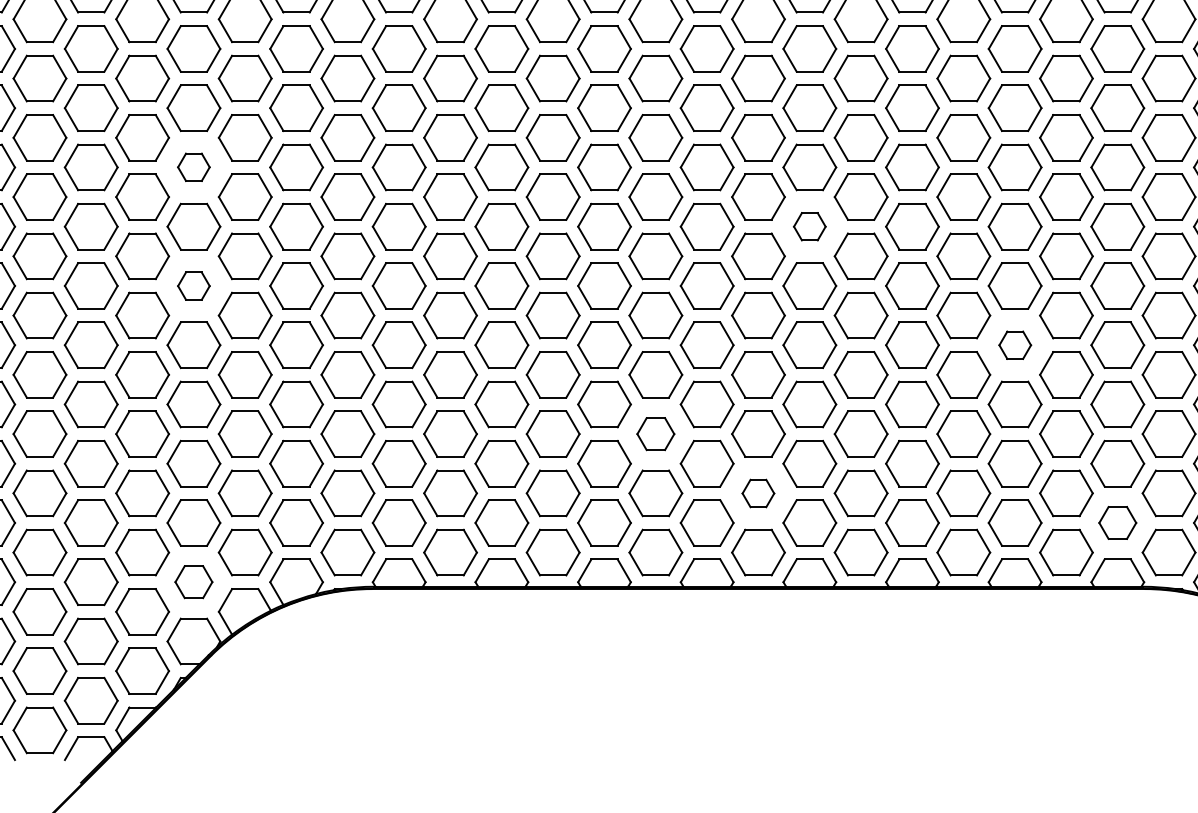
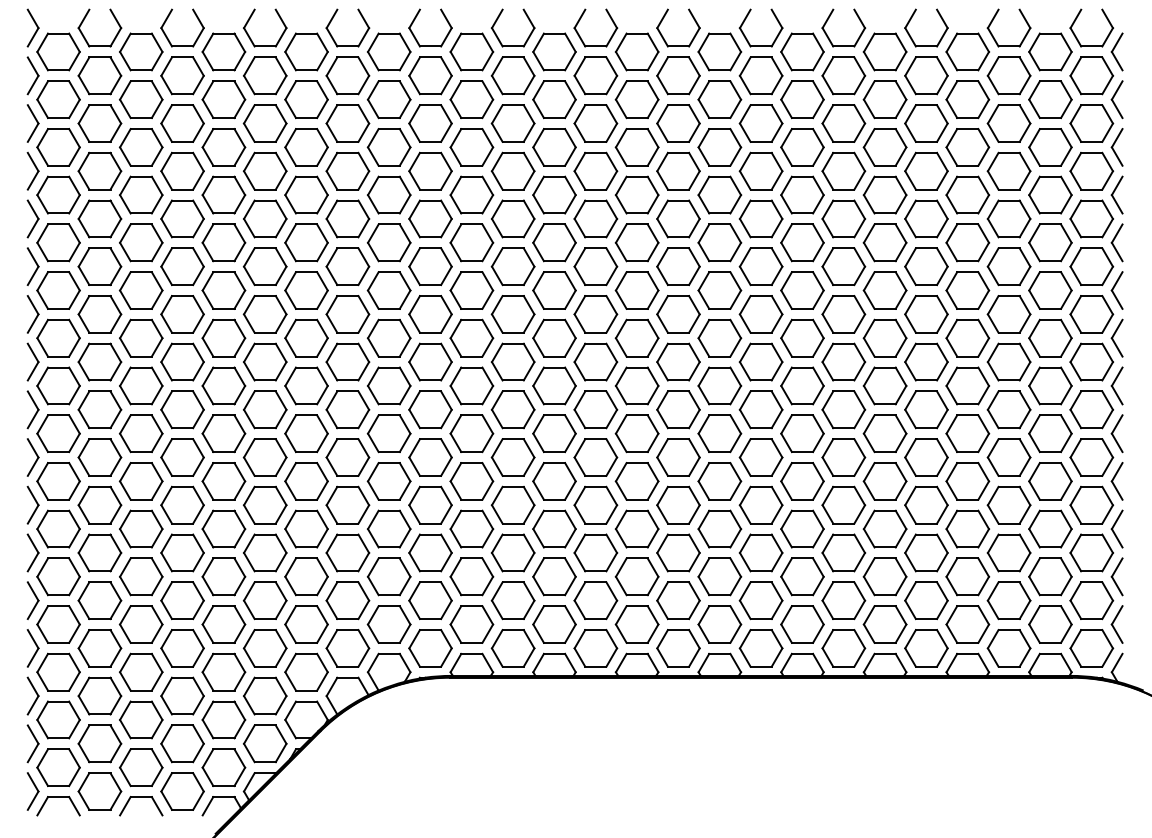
part: (193, 166) -> (306, 337), size x1.67
part: (809, 226) -> (802, 385), size x1.67
part: (193, 285) -> (306, 433), size x1.67
part: (1014, 345) -> (967, 481), size x1.67
part: (655, 433) -> (678, 552), size x1.43
part: (757, 493) -> (760, 600), size x1.67
part: (1117, 522) -> (1050, 624), size x1.43
part: (193, 581) -> (306, 671), size x1.43

